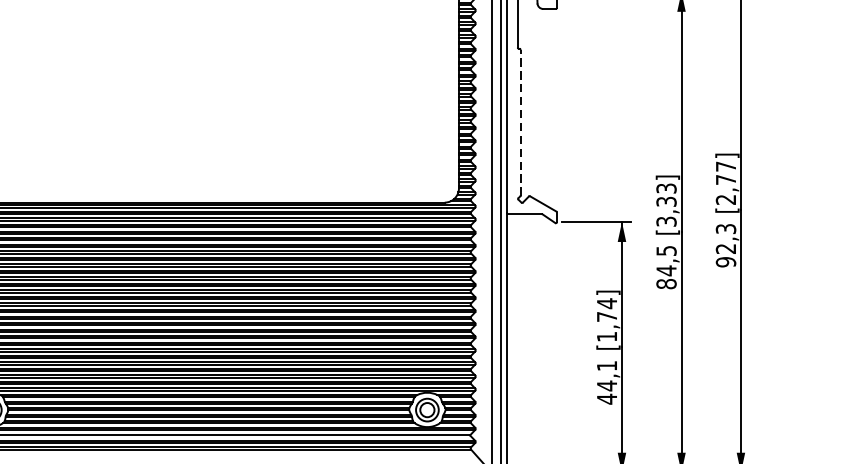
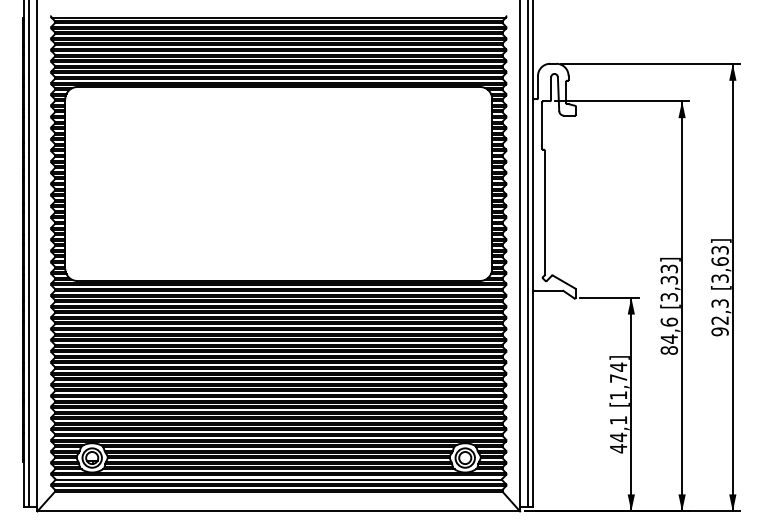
line: (520, 122) -> (544, 212), dashed -> solid
text: (725, 183) -> (719, 264), [2,77] -> [3,63]
text: (666, 250) -> (669, 321), 84,5 -> 84,6

